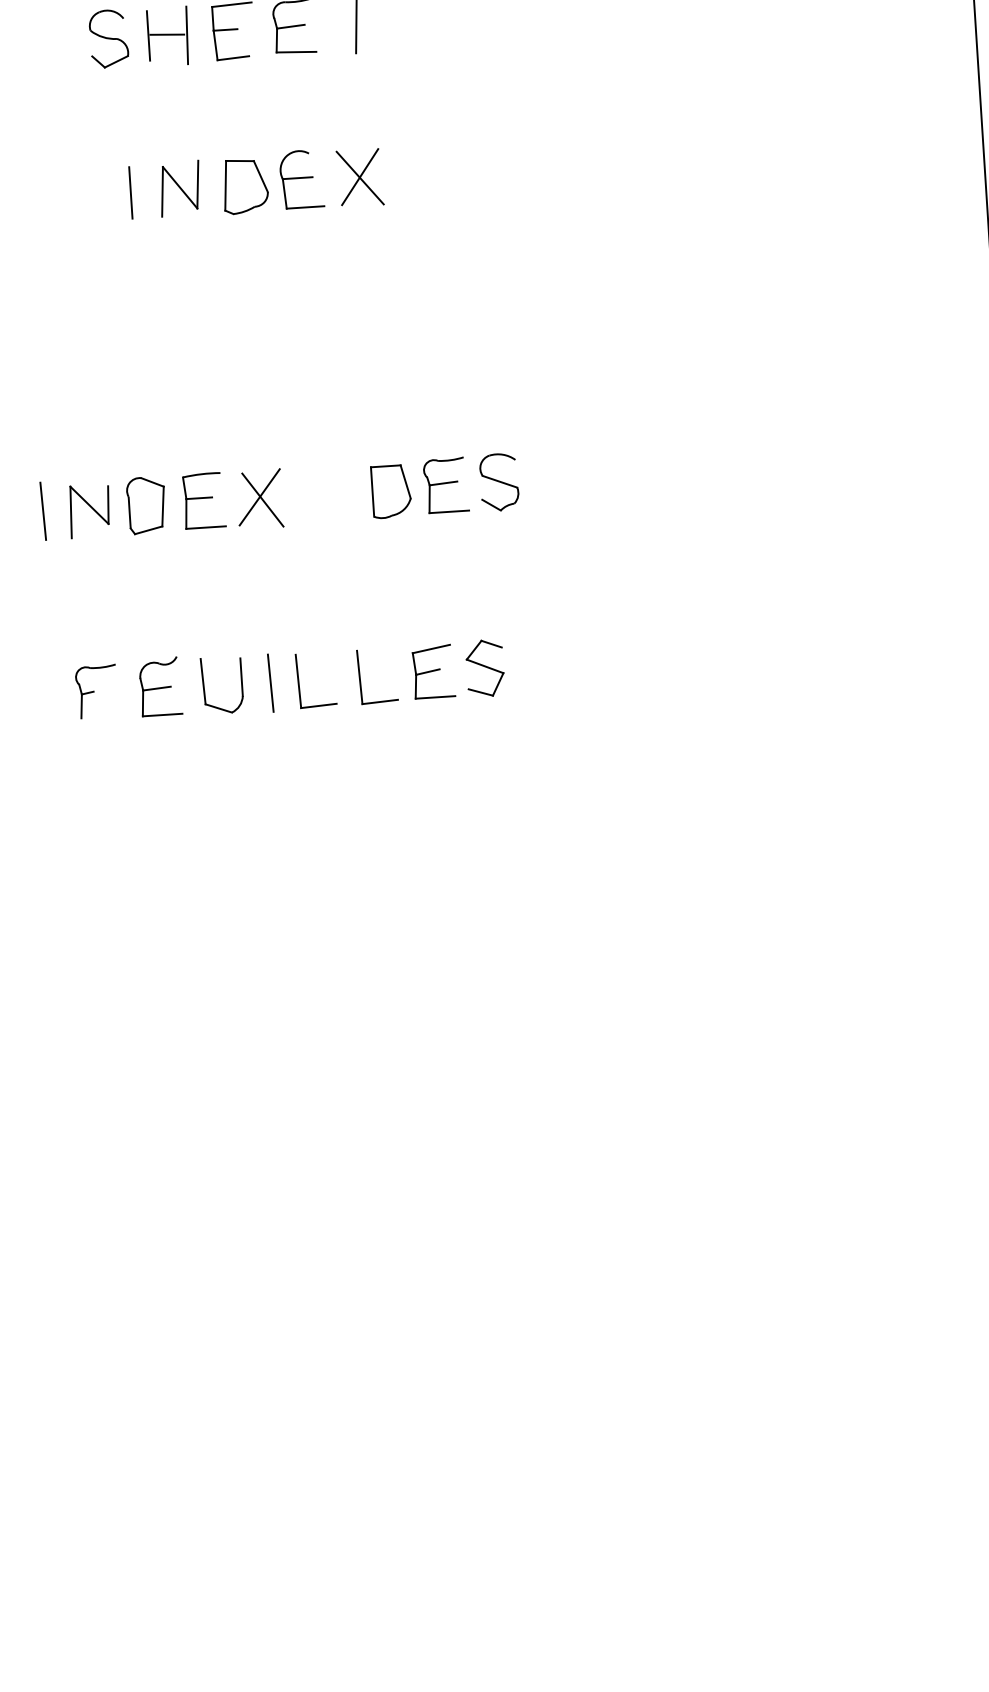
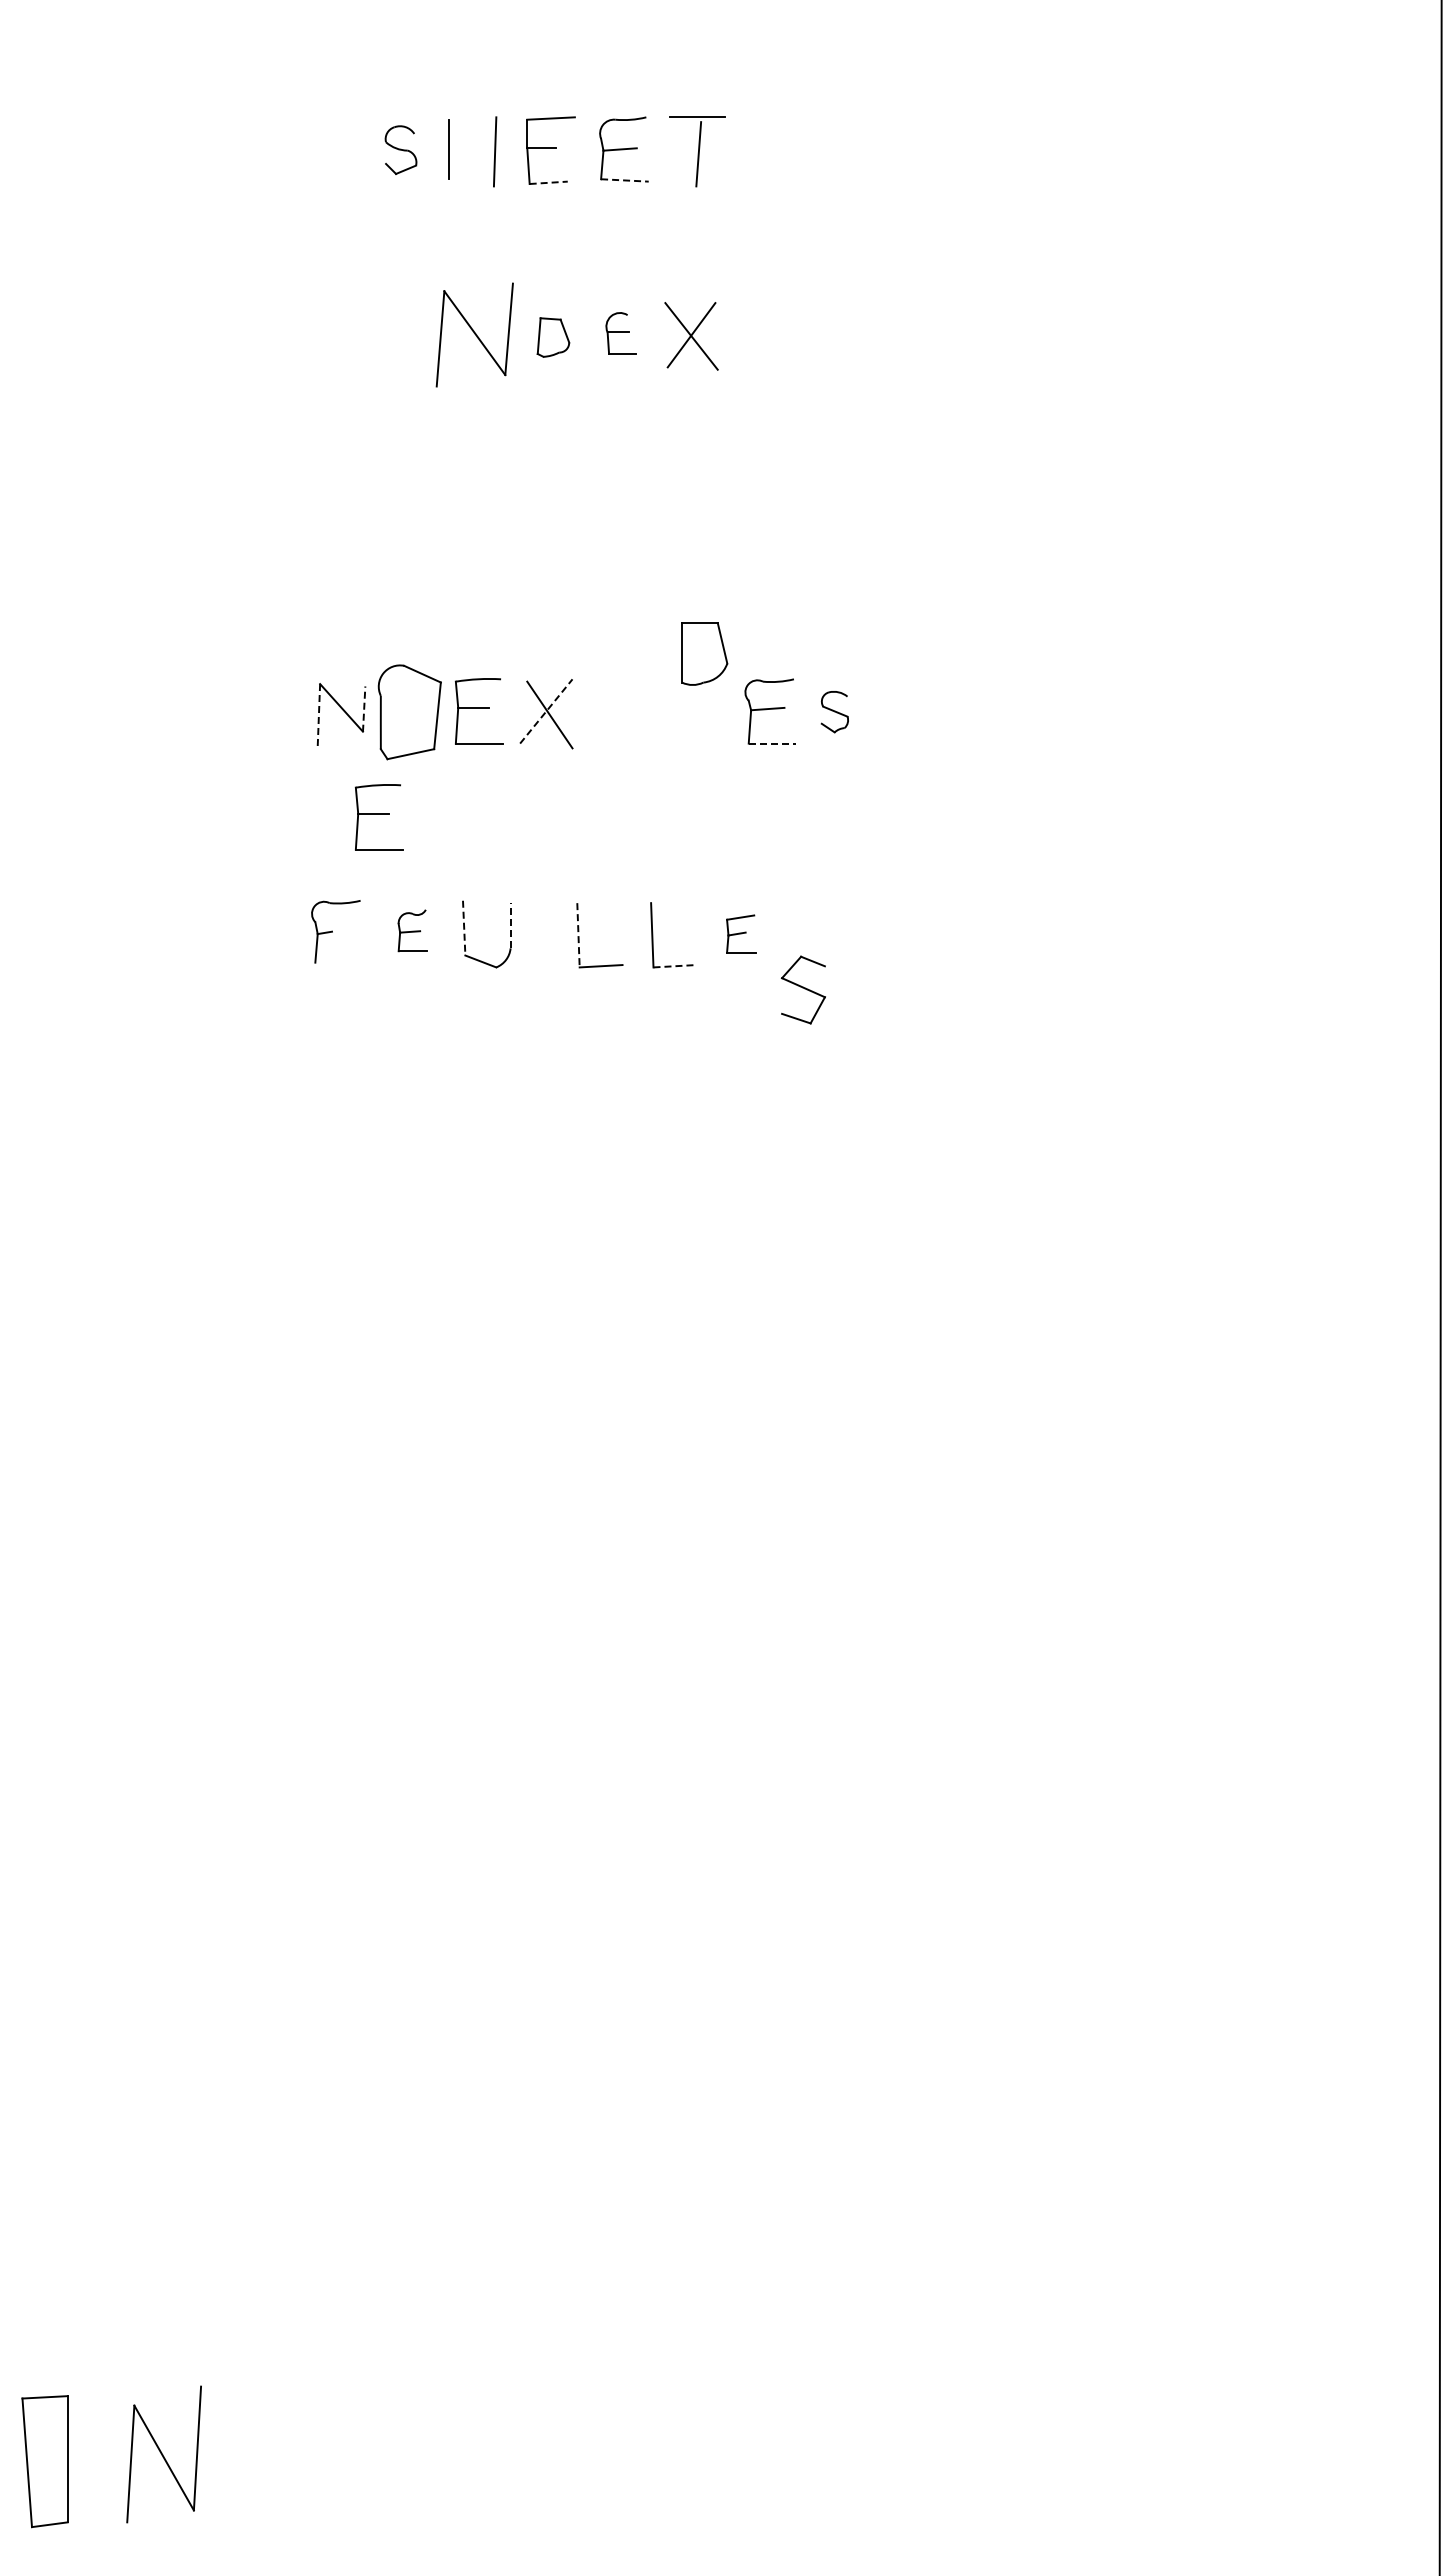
line: (167, 34) -> (471, 149), removed
part: (108, 39) -> (400, 150), size x0.7
line: (296, 52) -> (624, 180), solid -> dashed
line: (233, 57) -> (549, 182), solid -> dashed
part: (301, 179) -> (620, 333), size x0.6
part: (245, 186) -> (553, 337), size x0.6
part: (179, 188) -> (474, 335), size x1.6
line: (130, 192) -> (415, 336), removed
part: (499, 481) -> (834, 711), size x0.6
part: (391, 491) -> (704, 653), moved
line: (259, 497) -> (546, 711), solid -> dashed
line: (108, 505) -> (364, 709), solid -> dashed
part: (146, 505) -> (409, 712), size x1.4
line: (43, 510) -> (285, 710), removed
line: (449, 511) -> (772, 743), solid -> dashed
line: (70, 512) -> (318, 715), solid -> dashed
part: (126, 594) -> (378, 817), added
part: (484, 667) -> (802, 989), moved
part: (432, 671) -> (740, 933), size x0.6
line: (241, 676) -> (510, 925), solid -> dashed
line: (203, 681) -> (464, 928), solid -> dashed
line: (298, 681) -> (578, 935), solid -> dashed
line: (270, 682) -> (544, 934), removed
part: (160, 686) -> (412, 930), size x0.6
line: (380, 702) -> (675, 966), solid -> dashed

